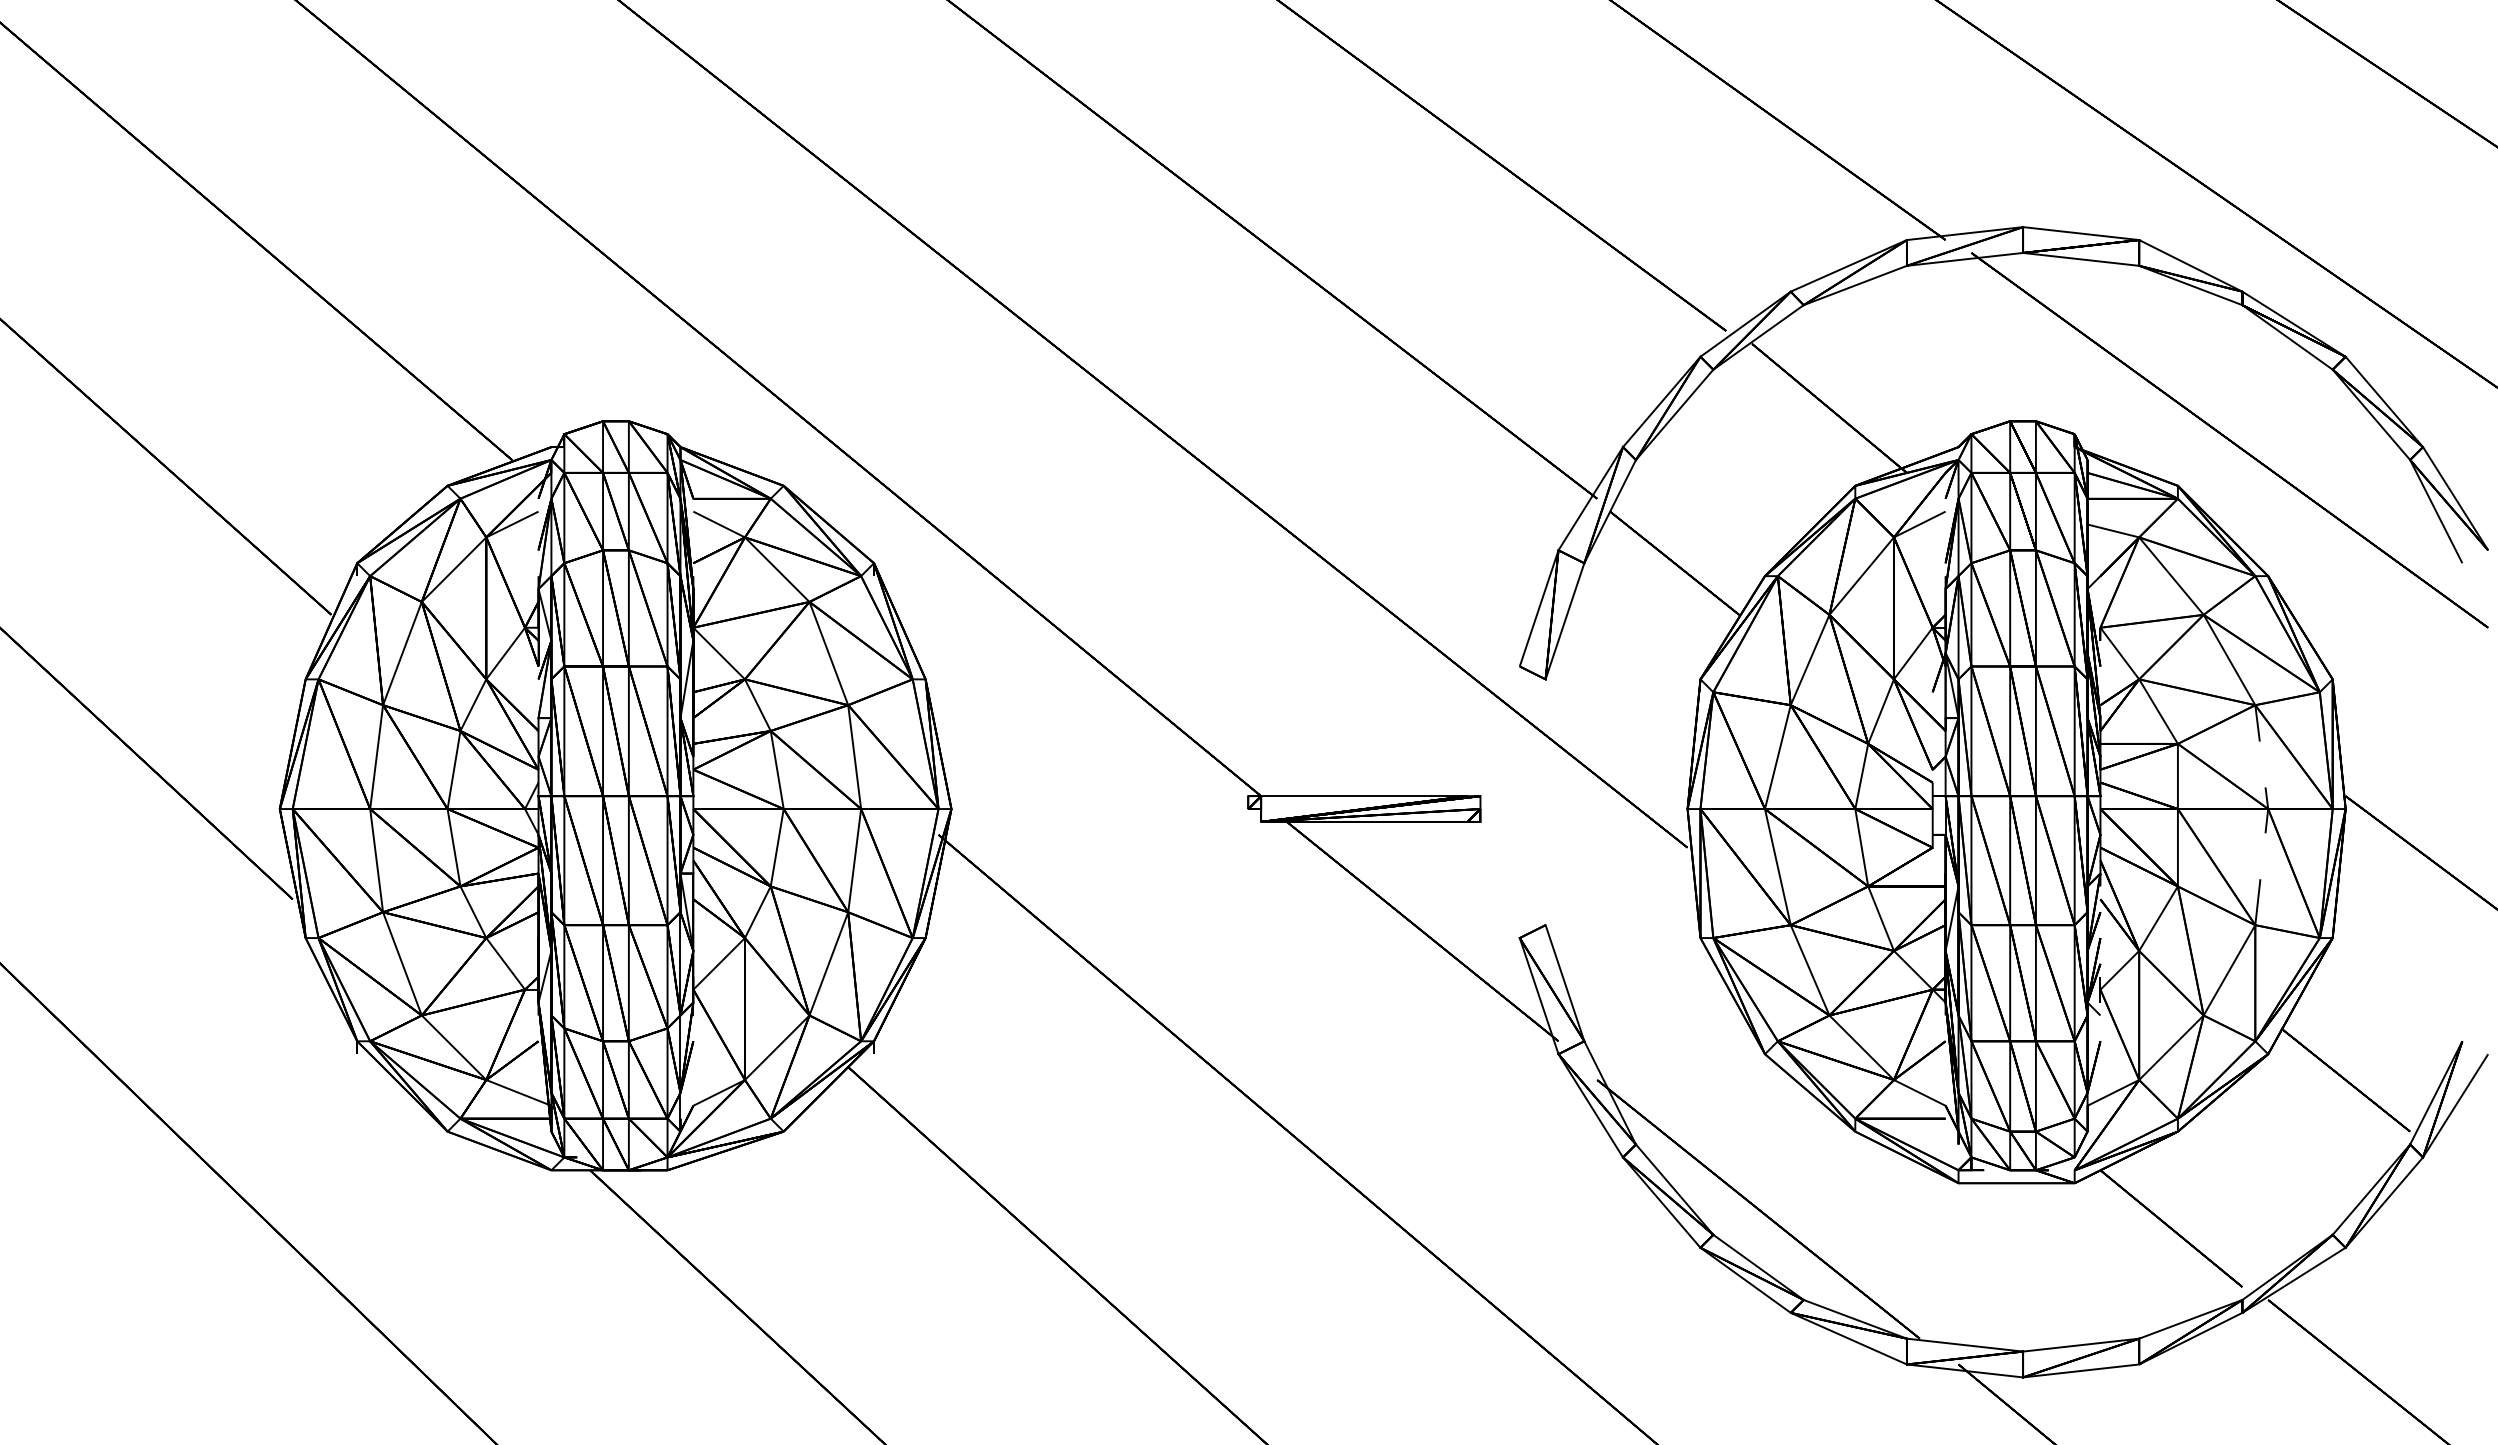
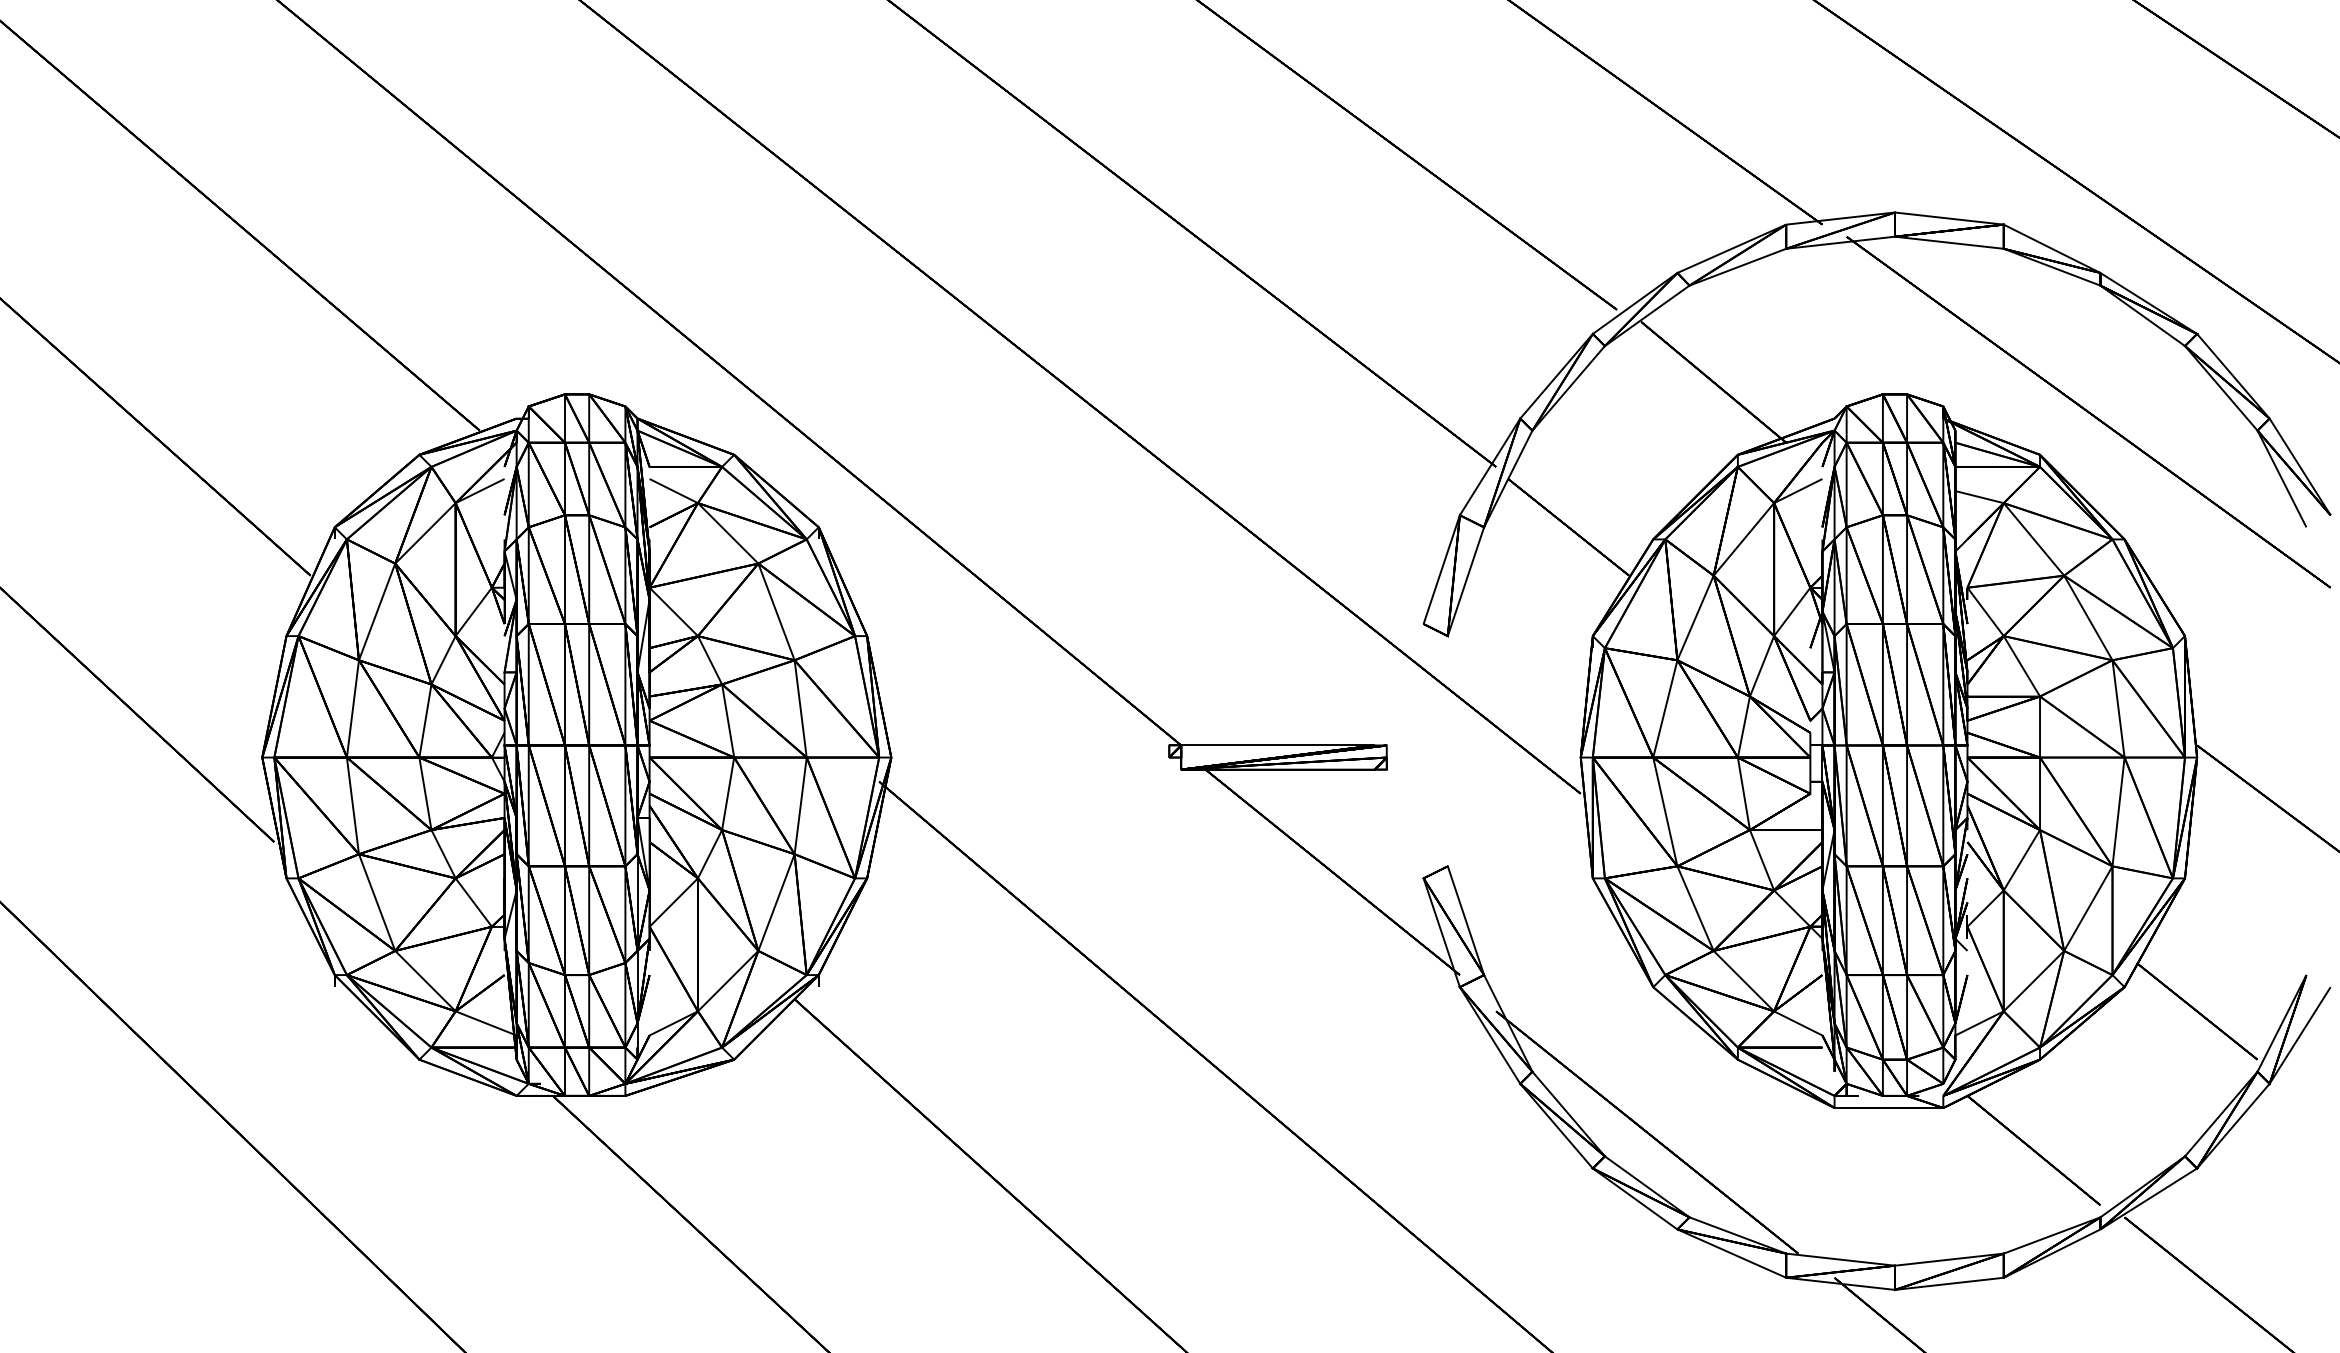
line: (2267, 814) -> (2123, 762), dashed -> solid

